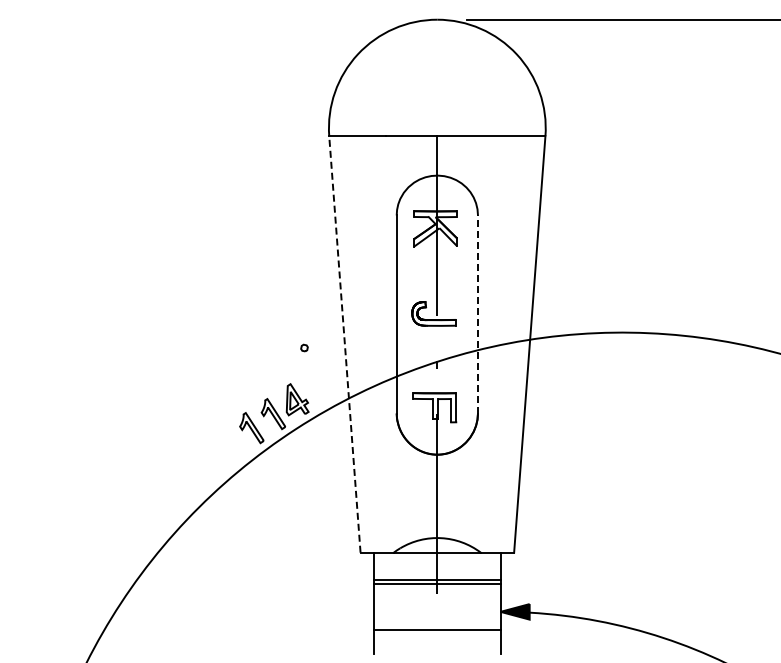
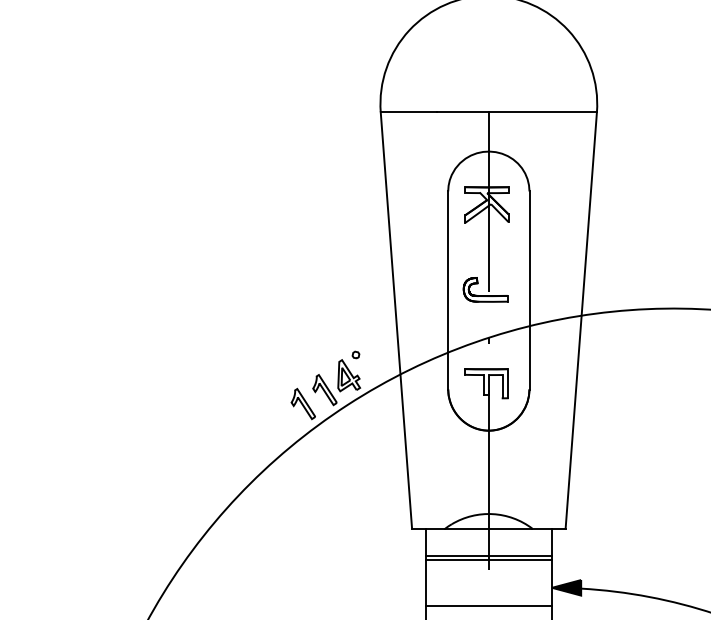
line: (478, 314) -> (530, 290), dashed -> solid
line: (344, 344) -> (396, 320), dashed -> solid
part: (304, 347) -> (356, 354), moved

